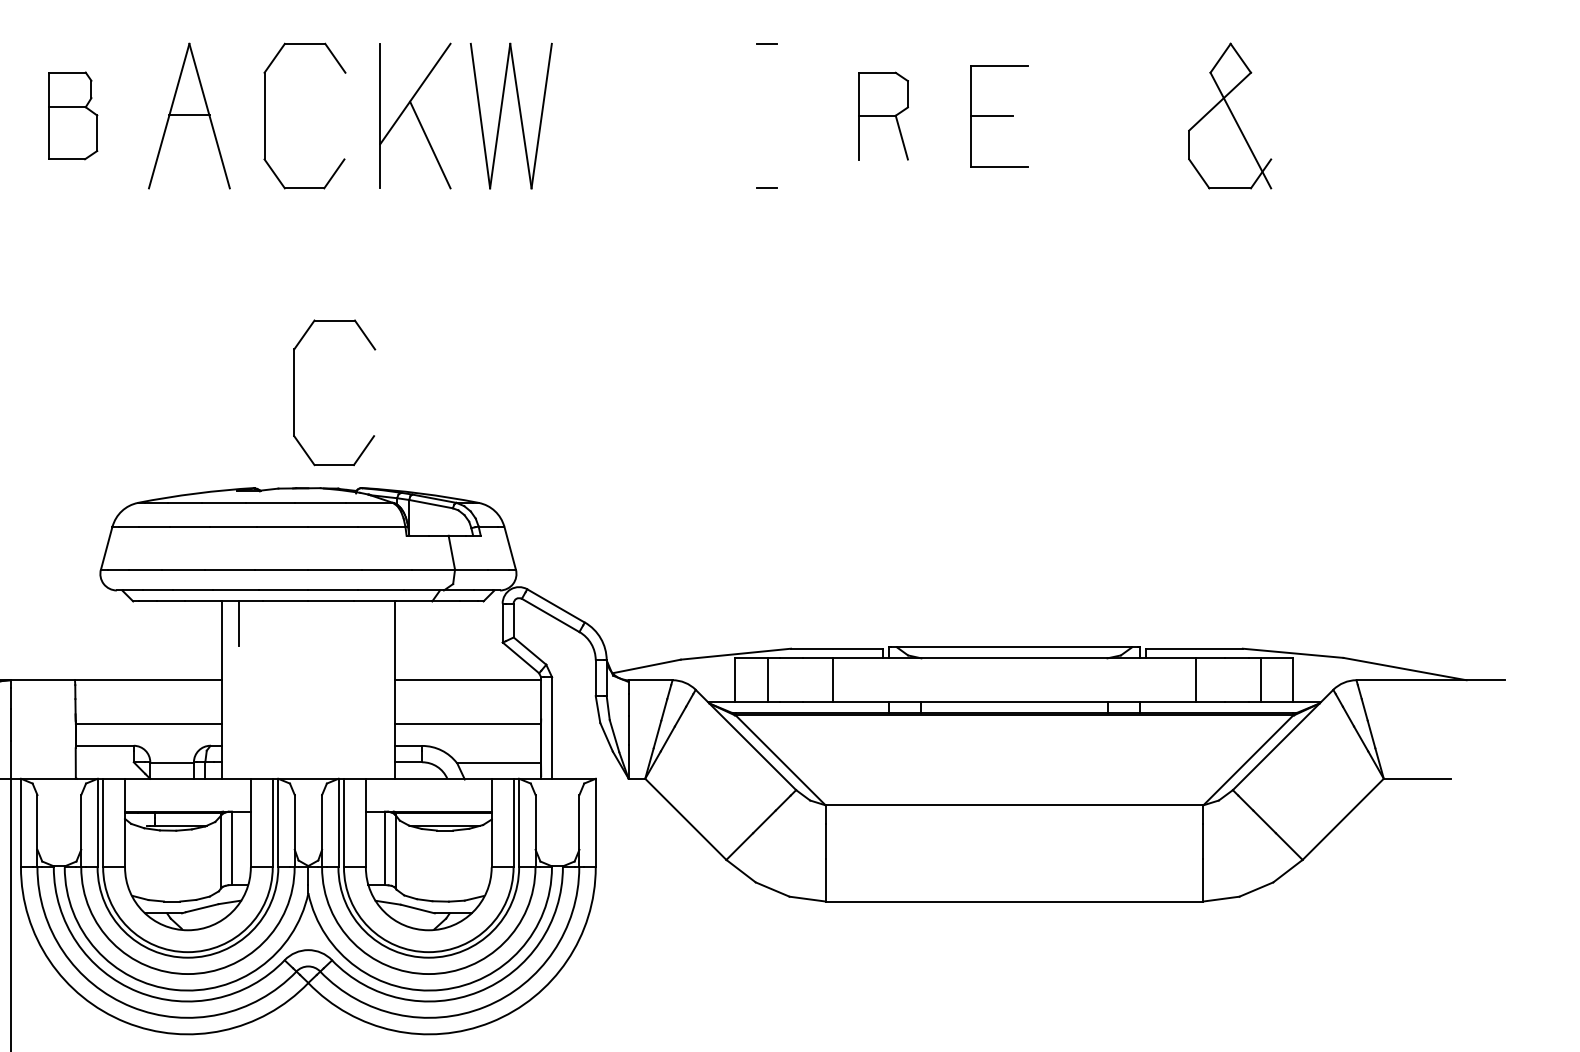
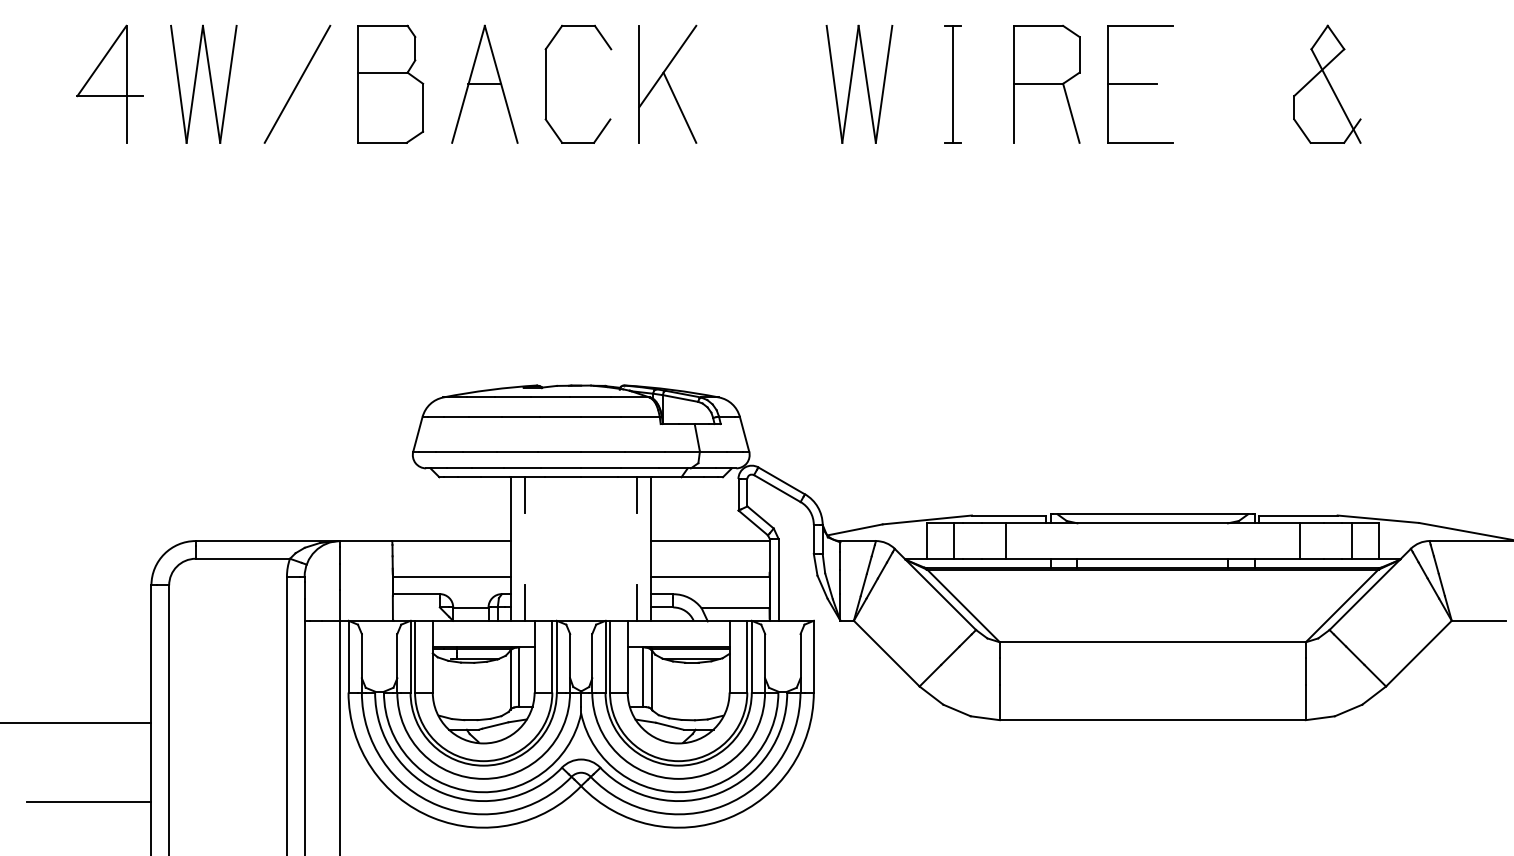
part: (518, 112) -> (865, 81), moved
part: (72, 115) -> (390, 83), size x1.67
line: (768, 115) -> (953, 83), added
part: (883, 116) -> (1046, 84), size x1.67
part: (999, 116) -> (1140, 84), size x1.43
part: (295, 391) -> (570, 307), removed
line: (377, 623) -> (637, 495), added
line: (239, 756) -> (525, 602), added
line: (377, 756) -> (637, 602), added

